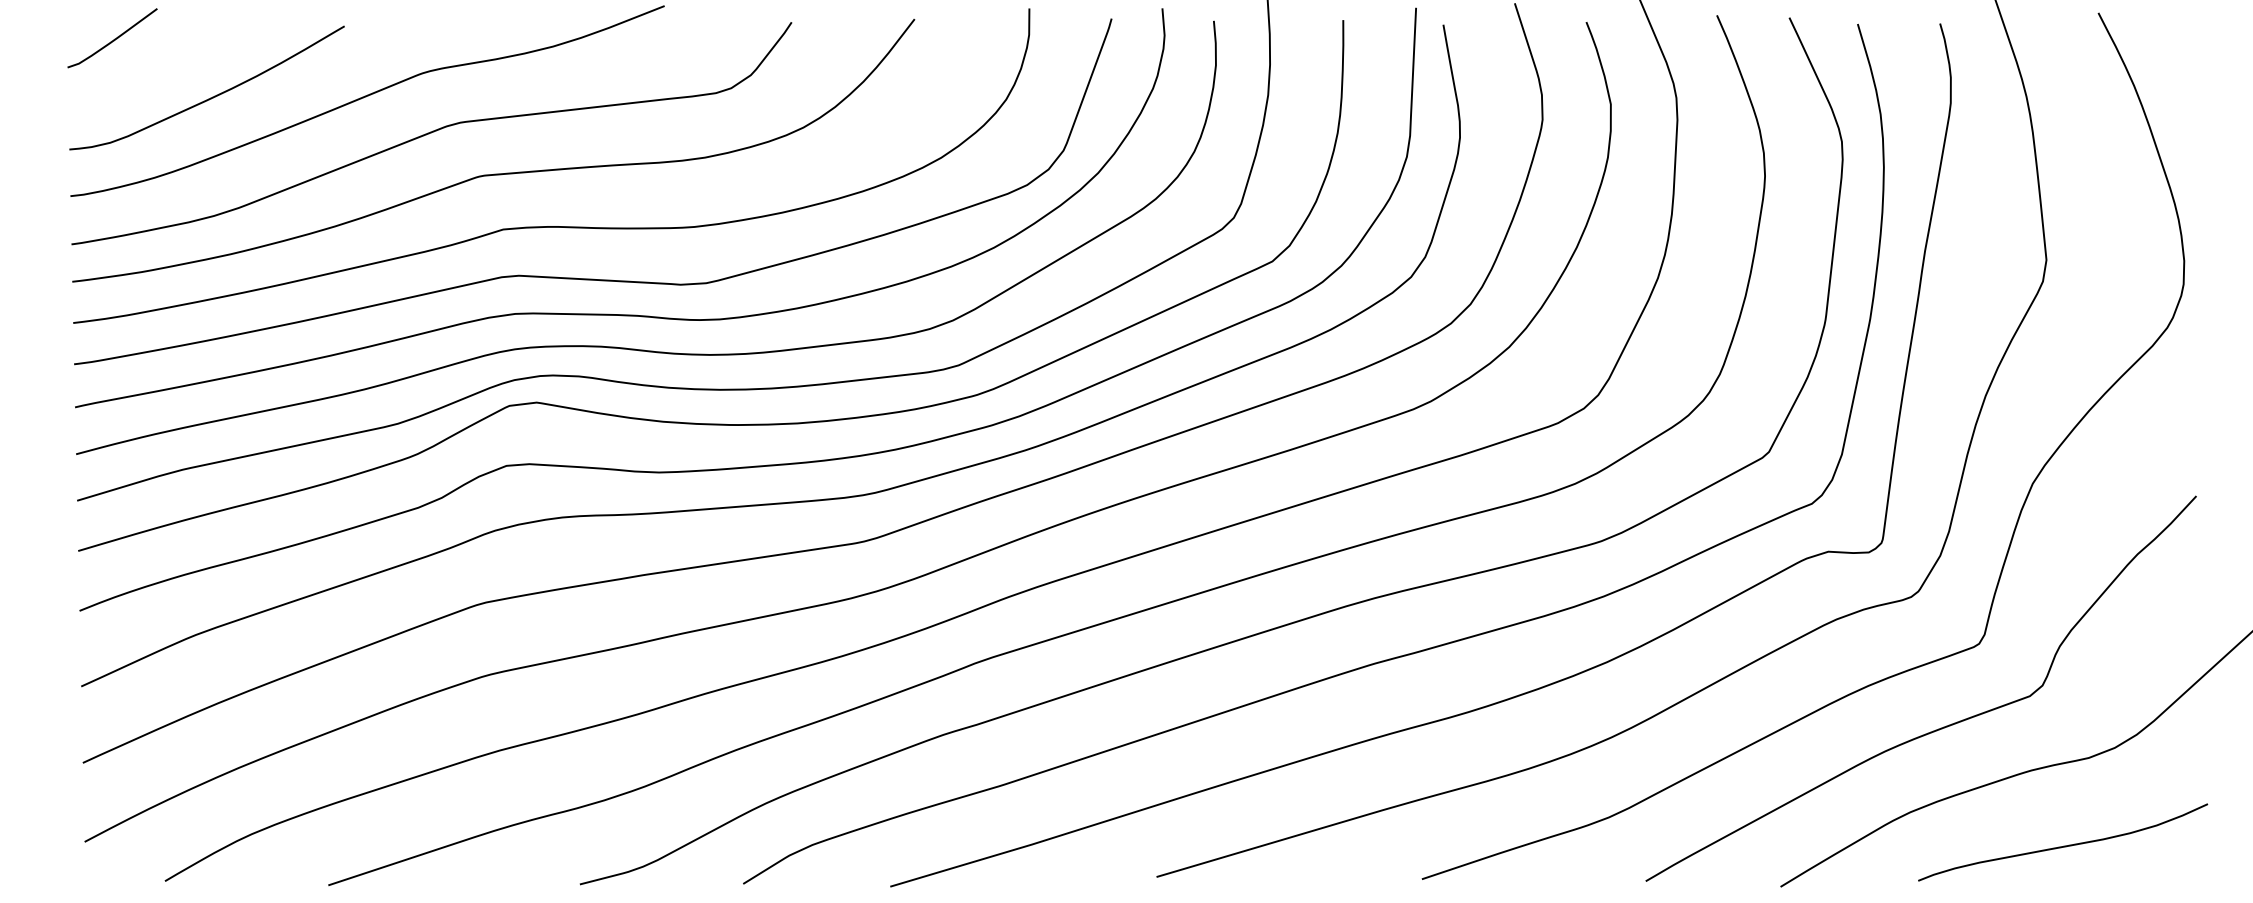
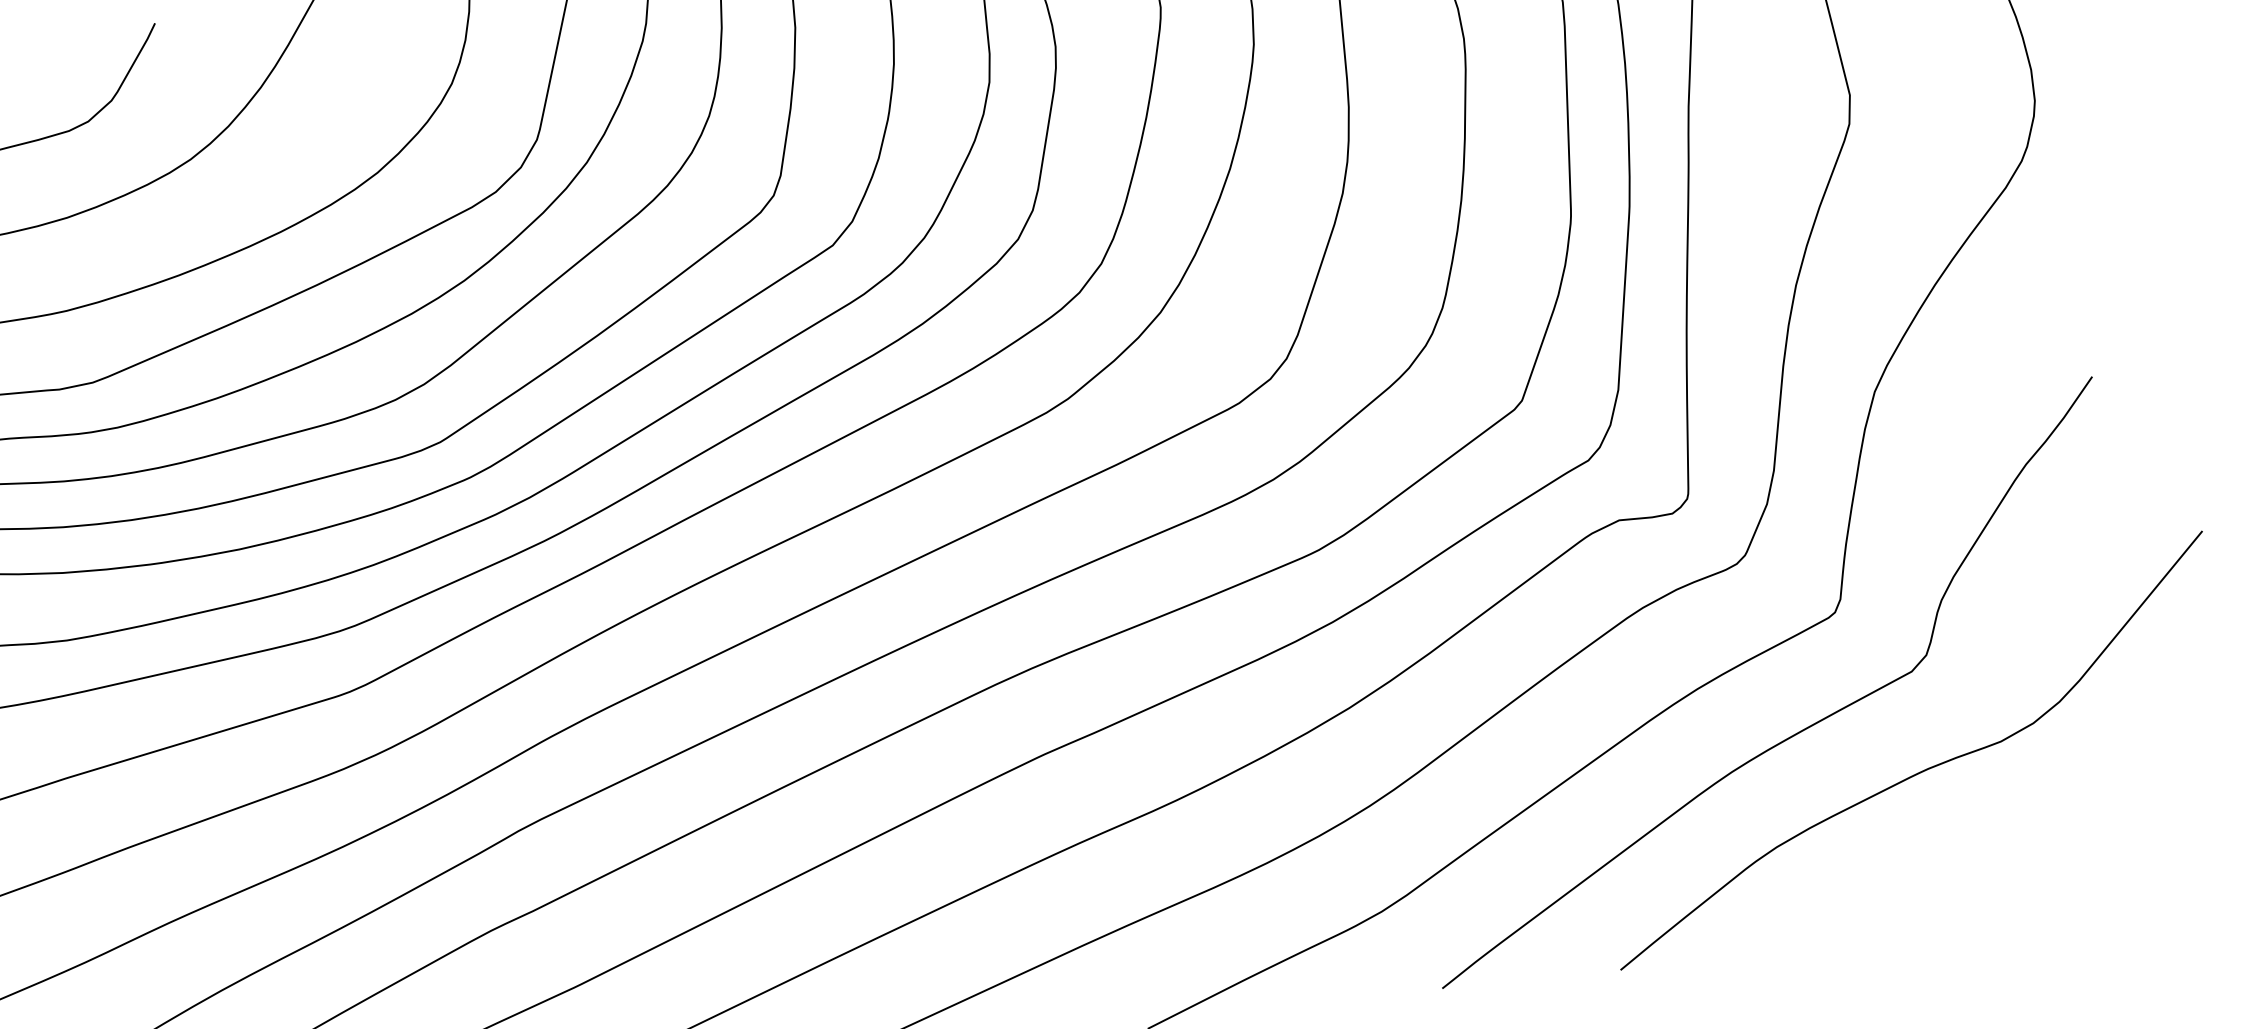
curve: (2063, 845) -> (1984, 861), removed

